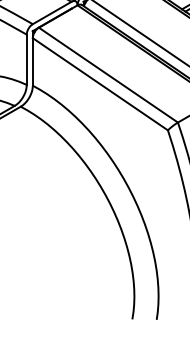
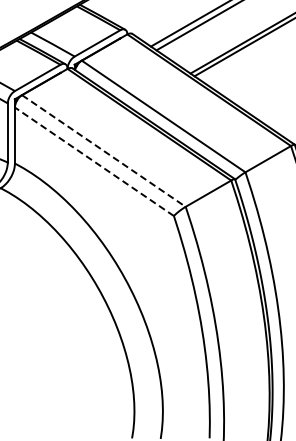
line: (108, 75) -> (104, 151), solid -> dashed
line: (100, 84) -> (94, 161), solid -> dashed

